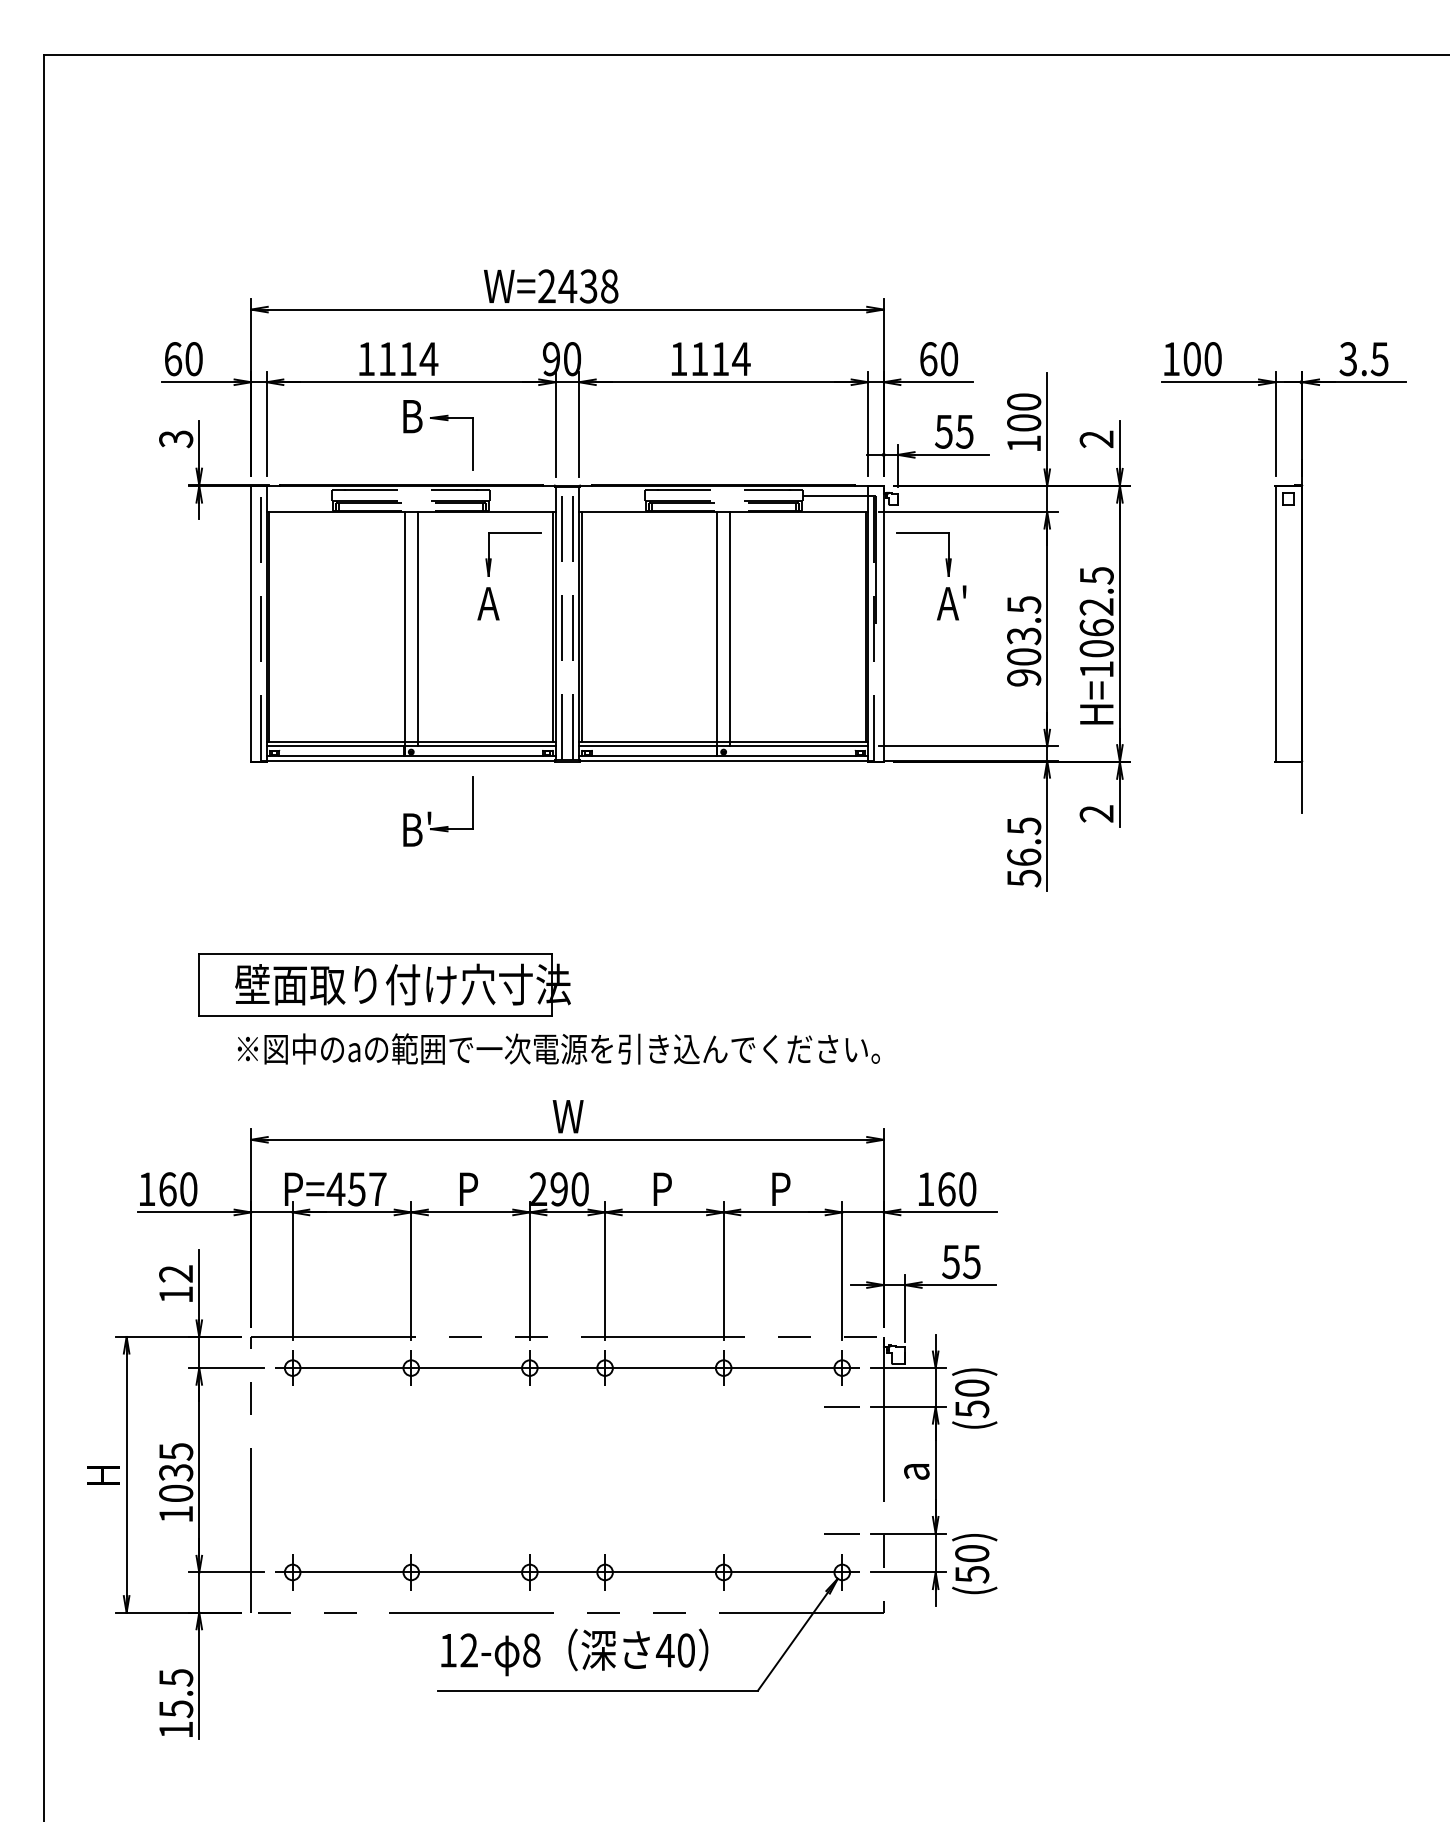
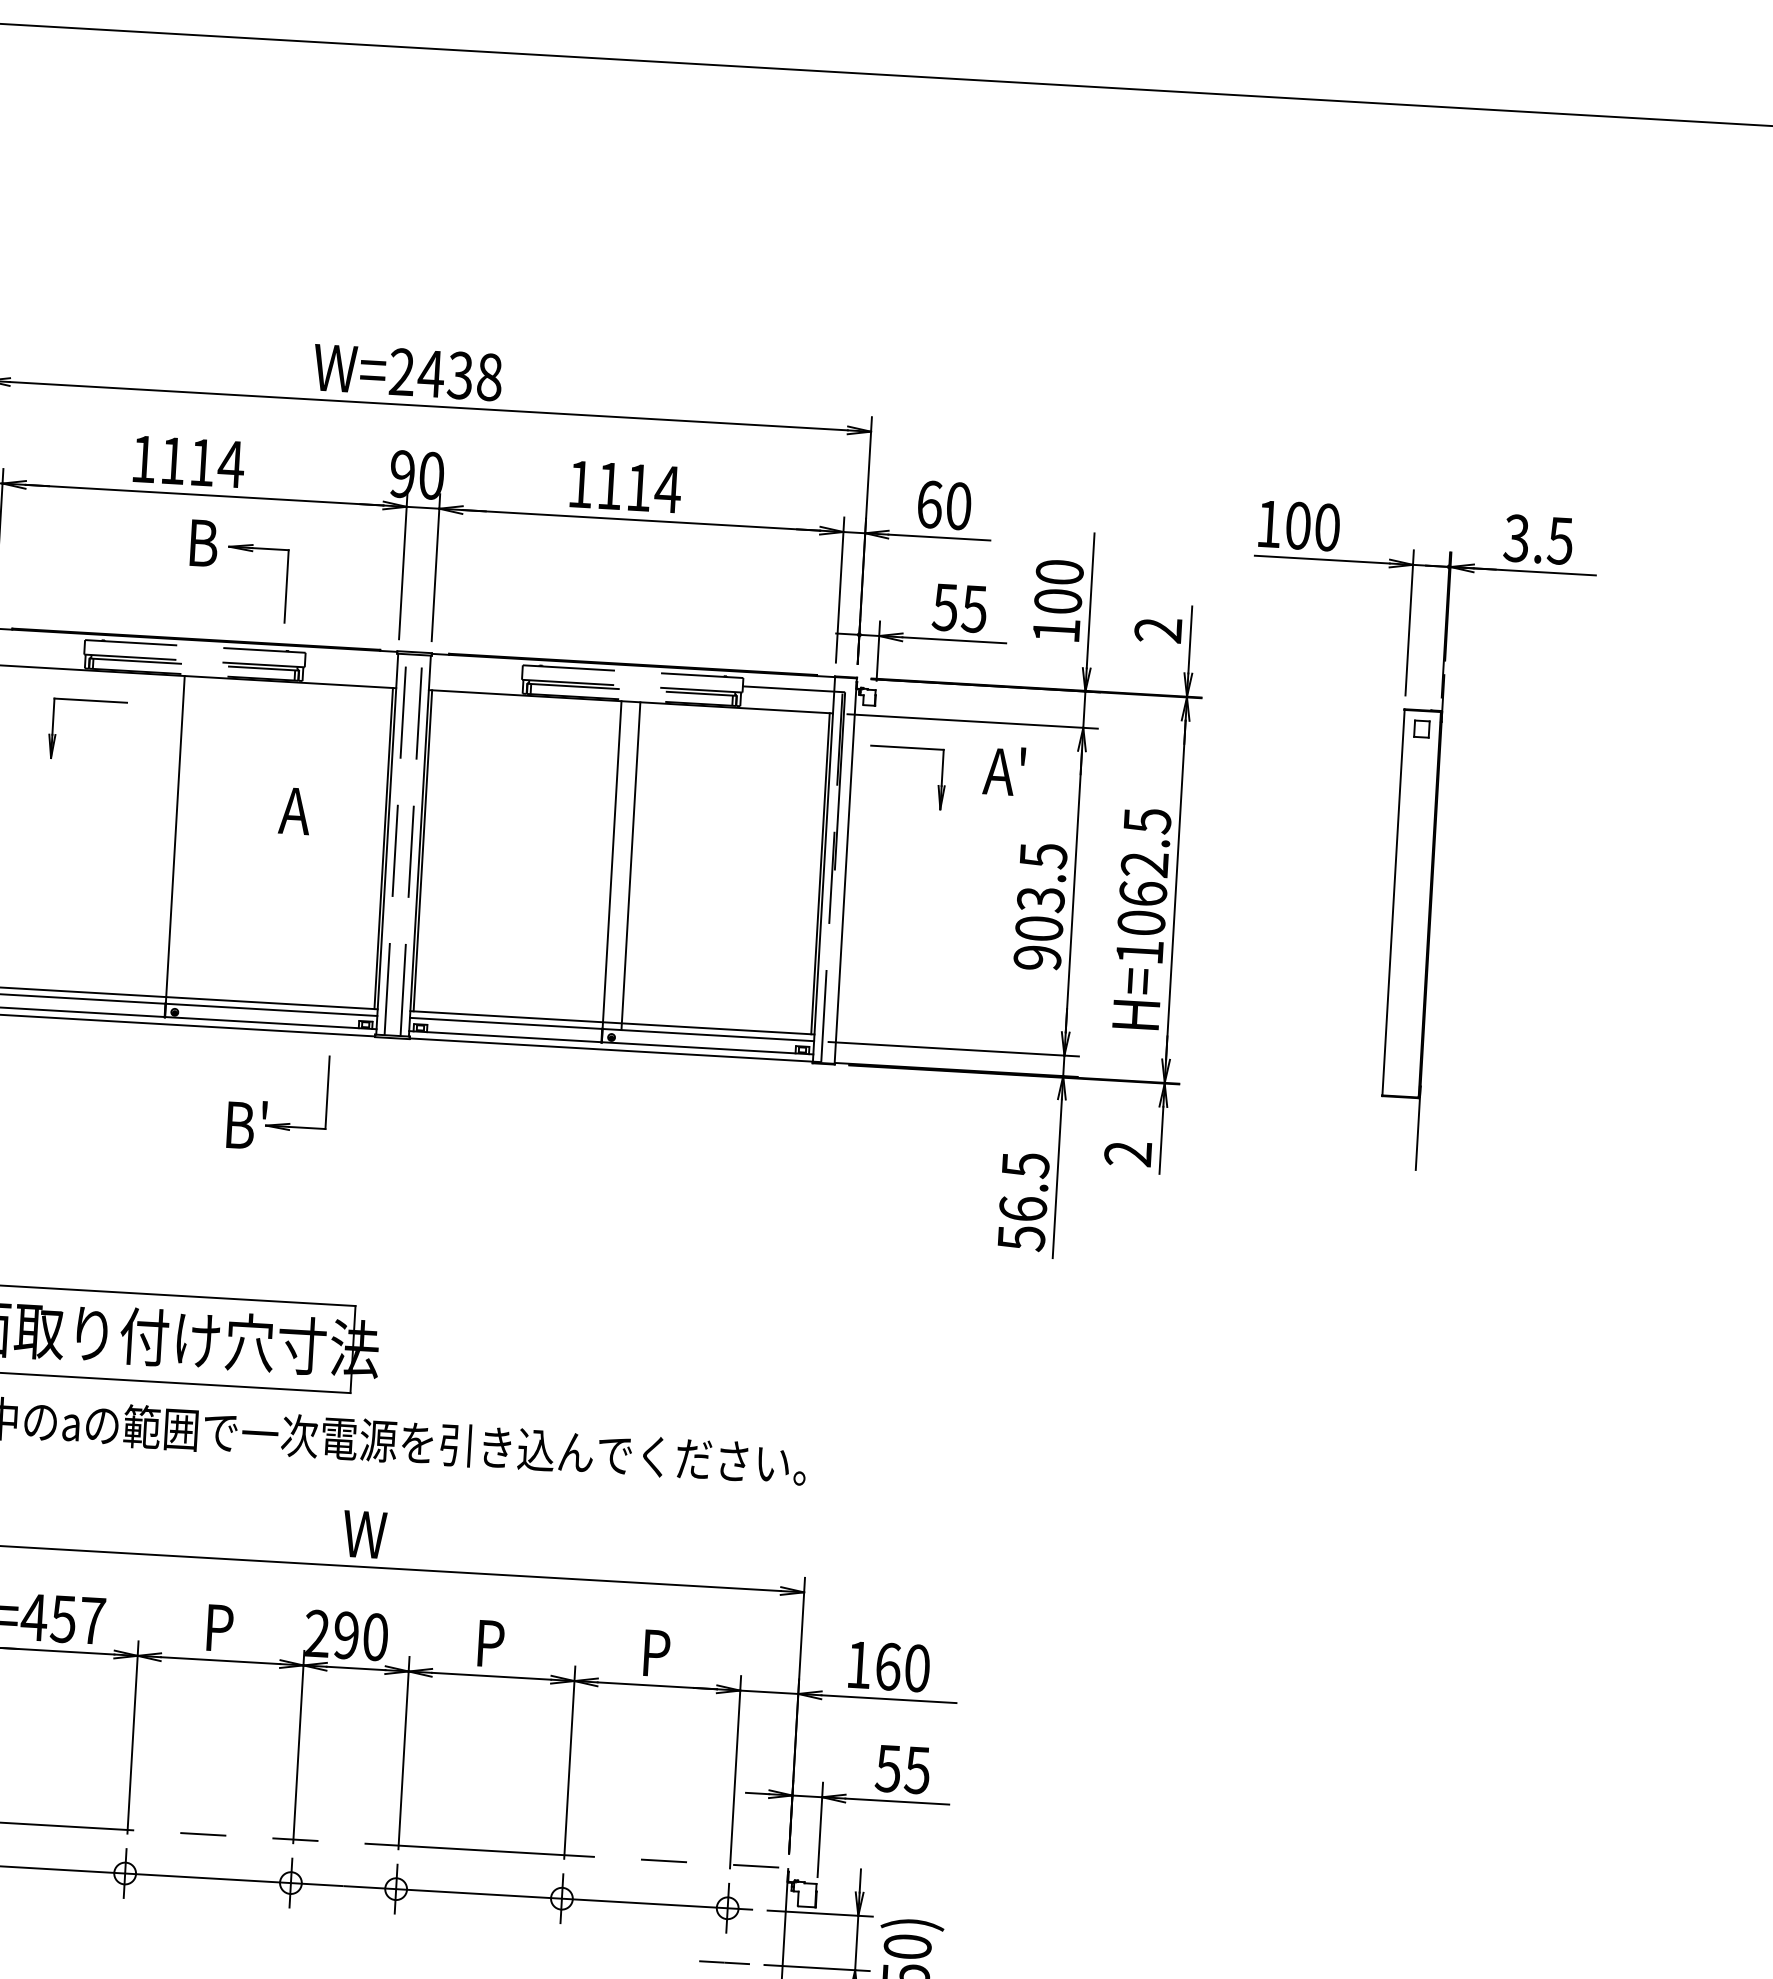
part: (513, 533) -> (89, 700), moved
text: (951, 602) -> (1004, 770), moved
line: (418, 628) -> (194, 840), removed
part: (431, 812) -> (268, 1102), moved

